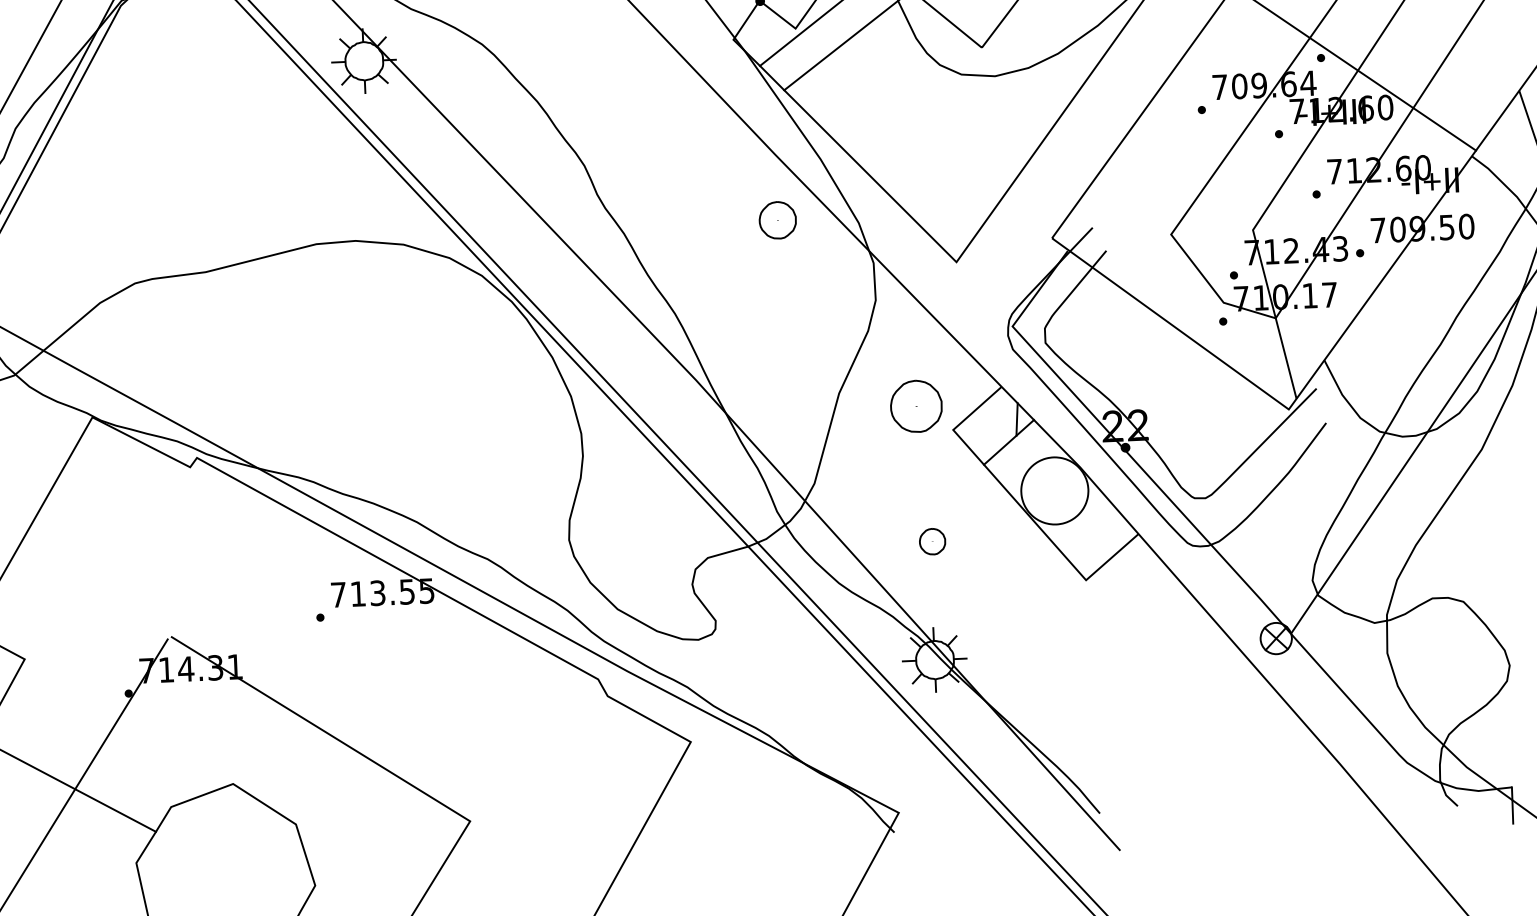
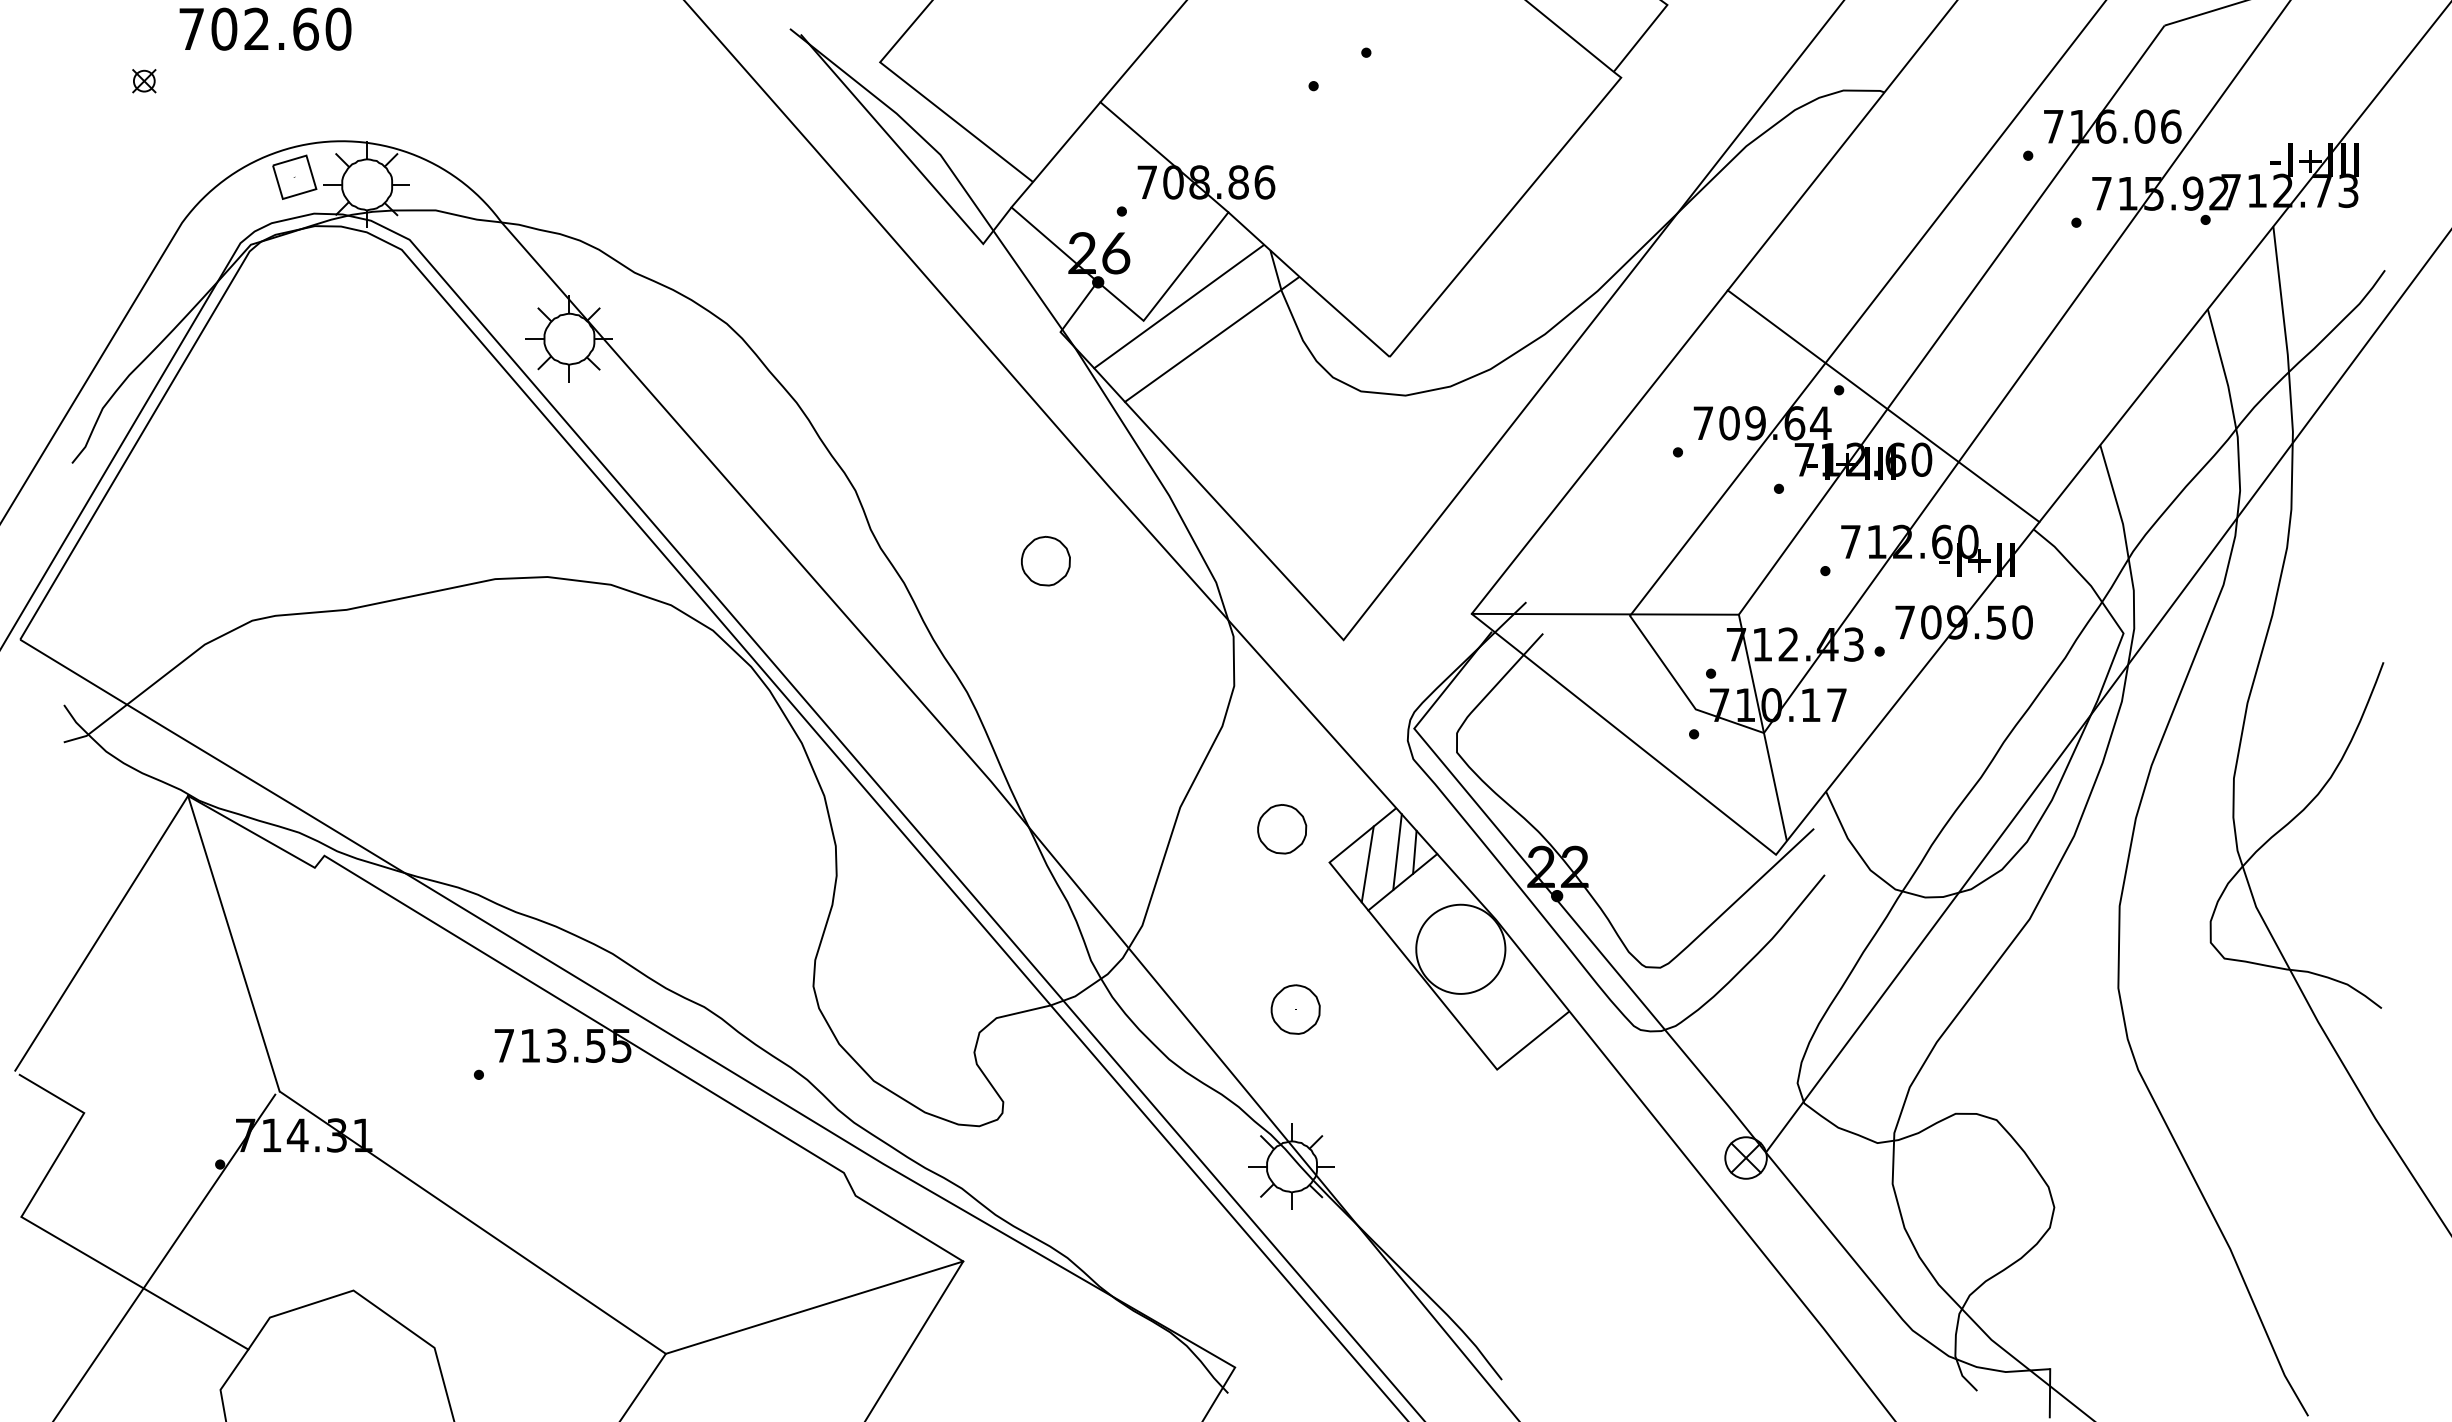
part: (777, 220) -> (1045, 561), moved
line: (1151, 233) -> (1604, 613), added
part: (916, 406) -> (1282, 829), size x0.71
line: (1004, 420) -> (1397, 852), added
line: (981, 430) -> (1367, 864), added
line: (131, 526) -> (233, 943), added
part: (932, 541) -> (1295, 1009), size x1.43
line: (580, 781) -> (814, 1307), added

